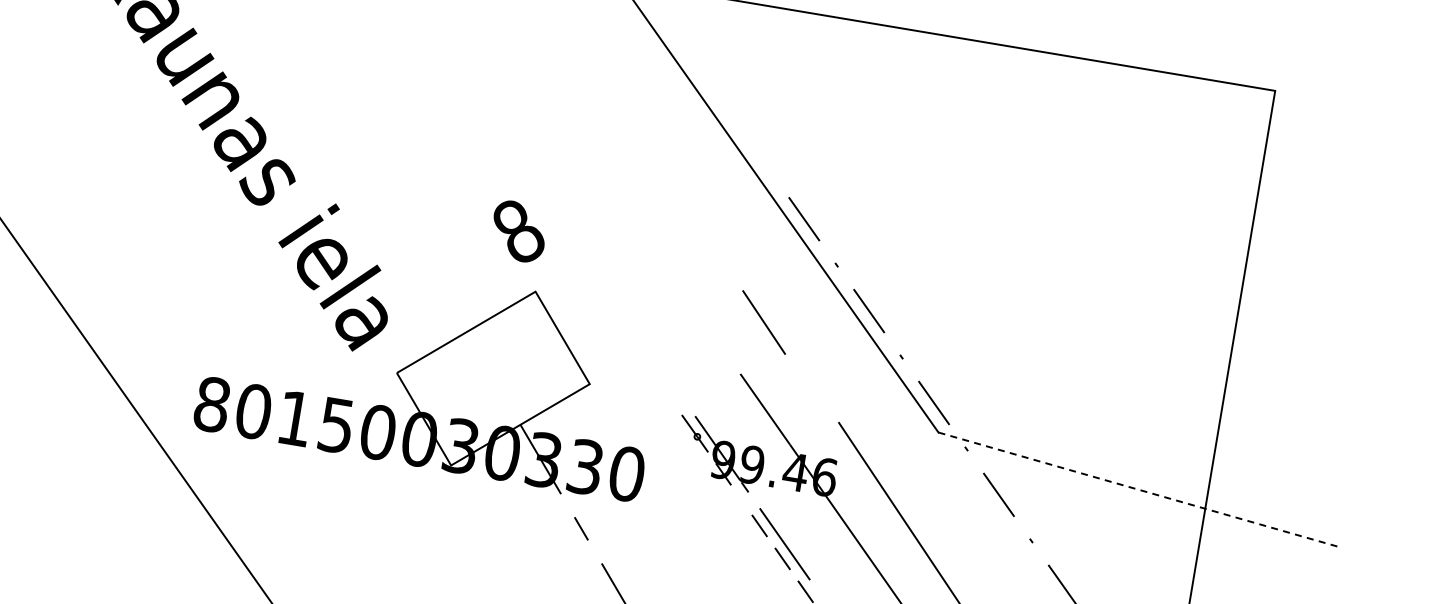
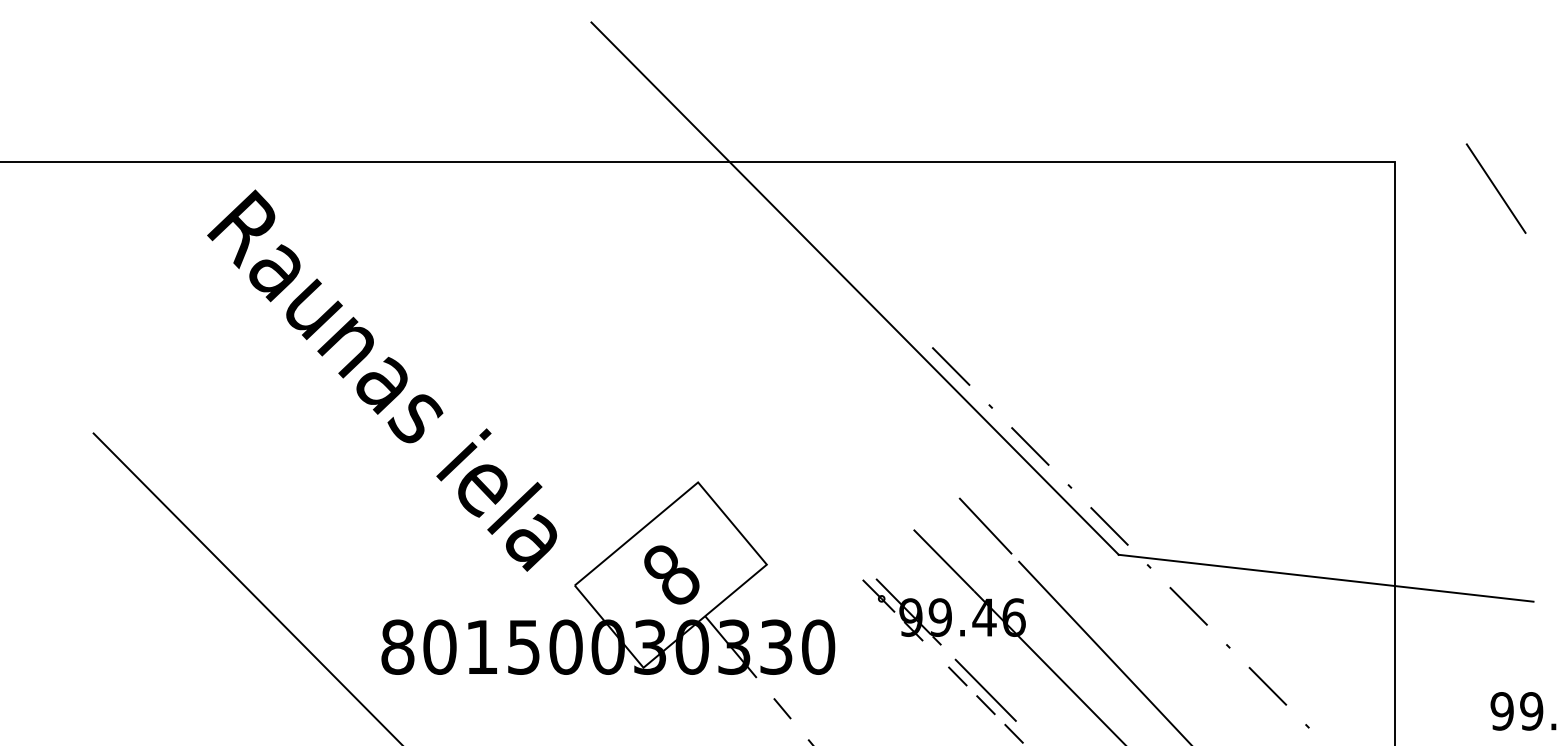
line: (1370, 133) -> (1495, 188), added
text: (518, 231) -> (671, 574), moved
line: (764, 321) -> (985, 525), moved
line: (1139, 490) -> (1326, 578), dashed -> solid

